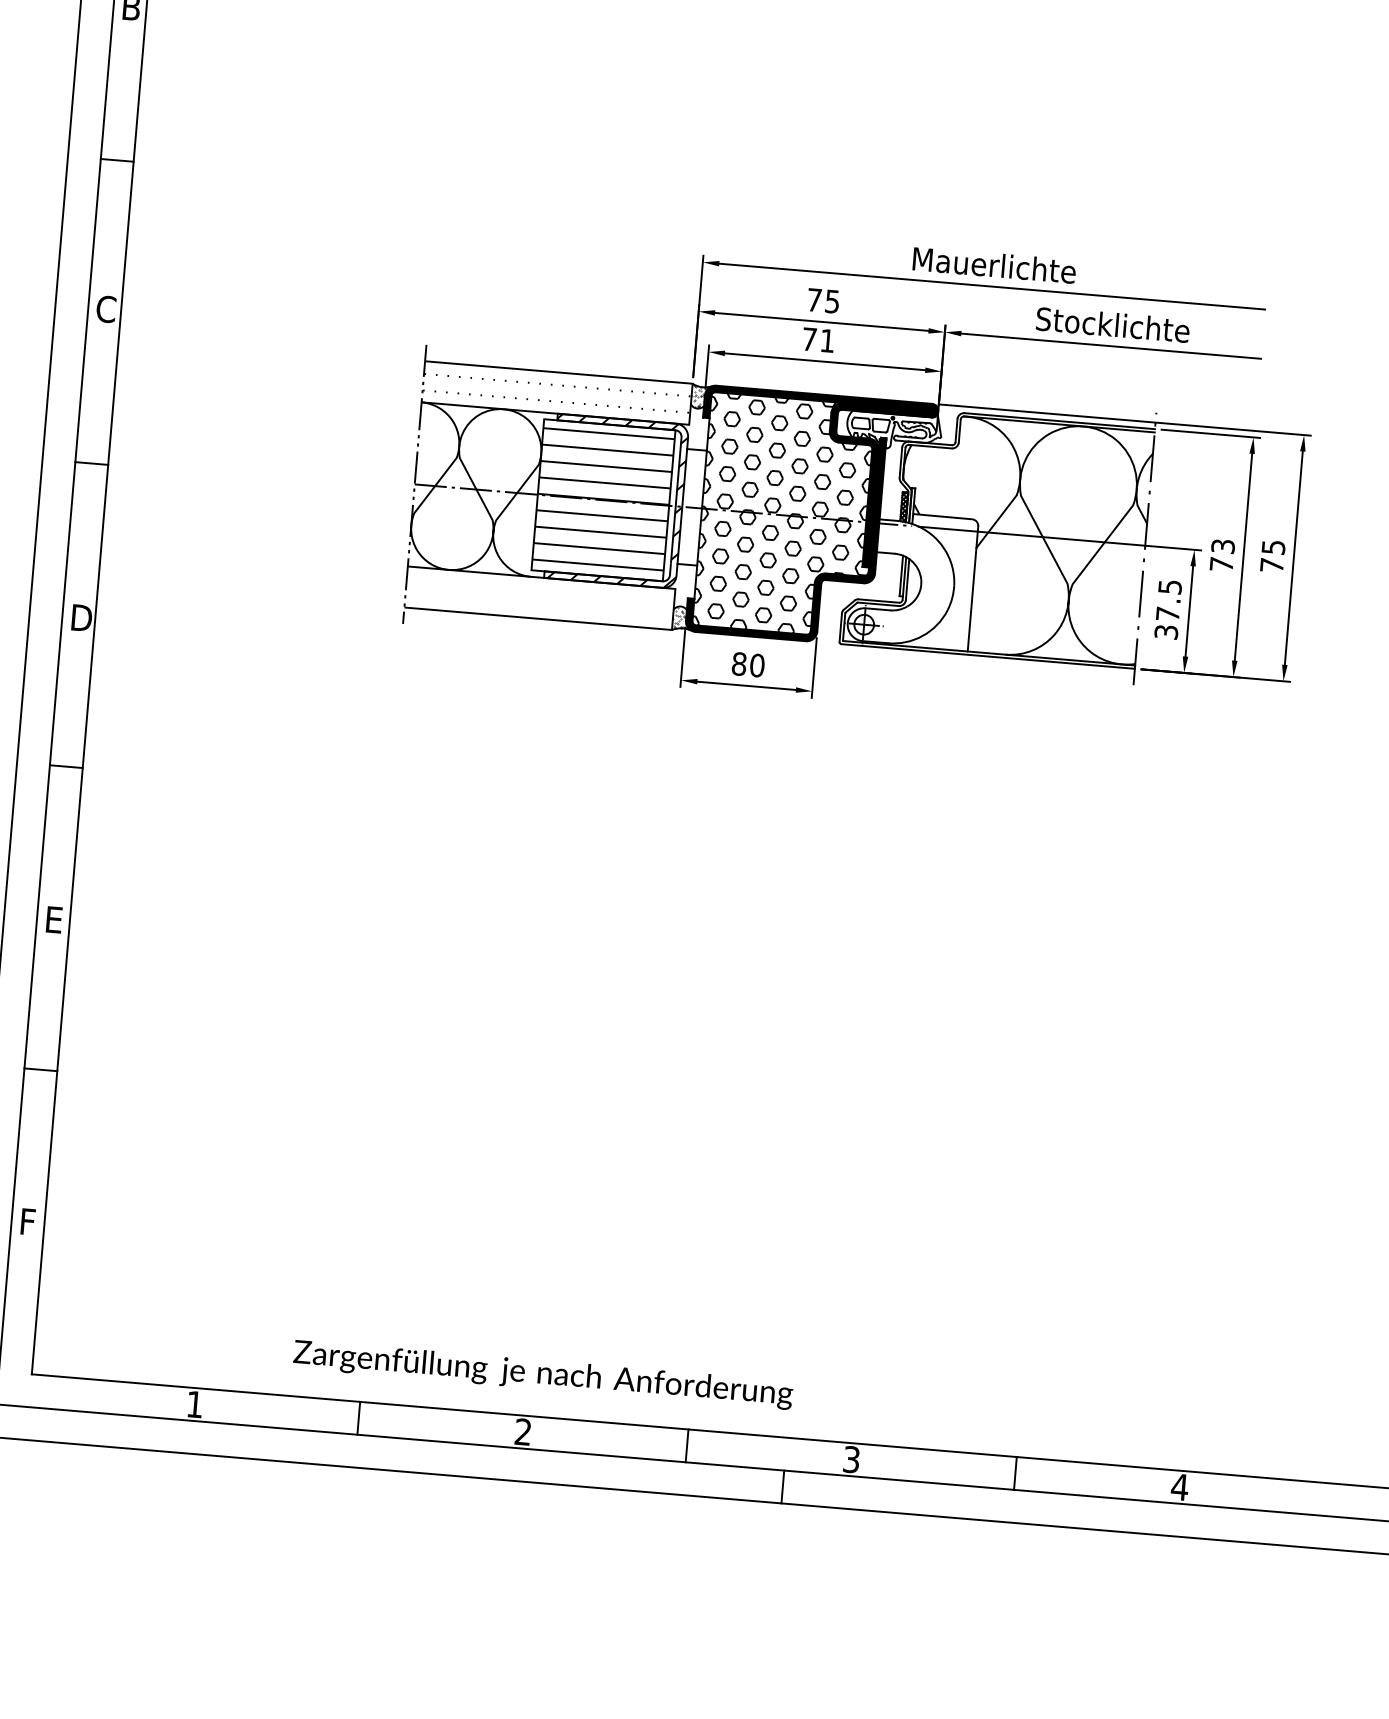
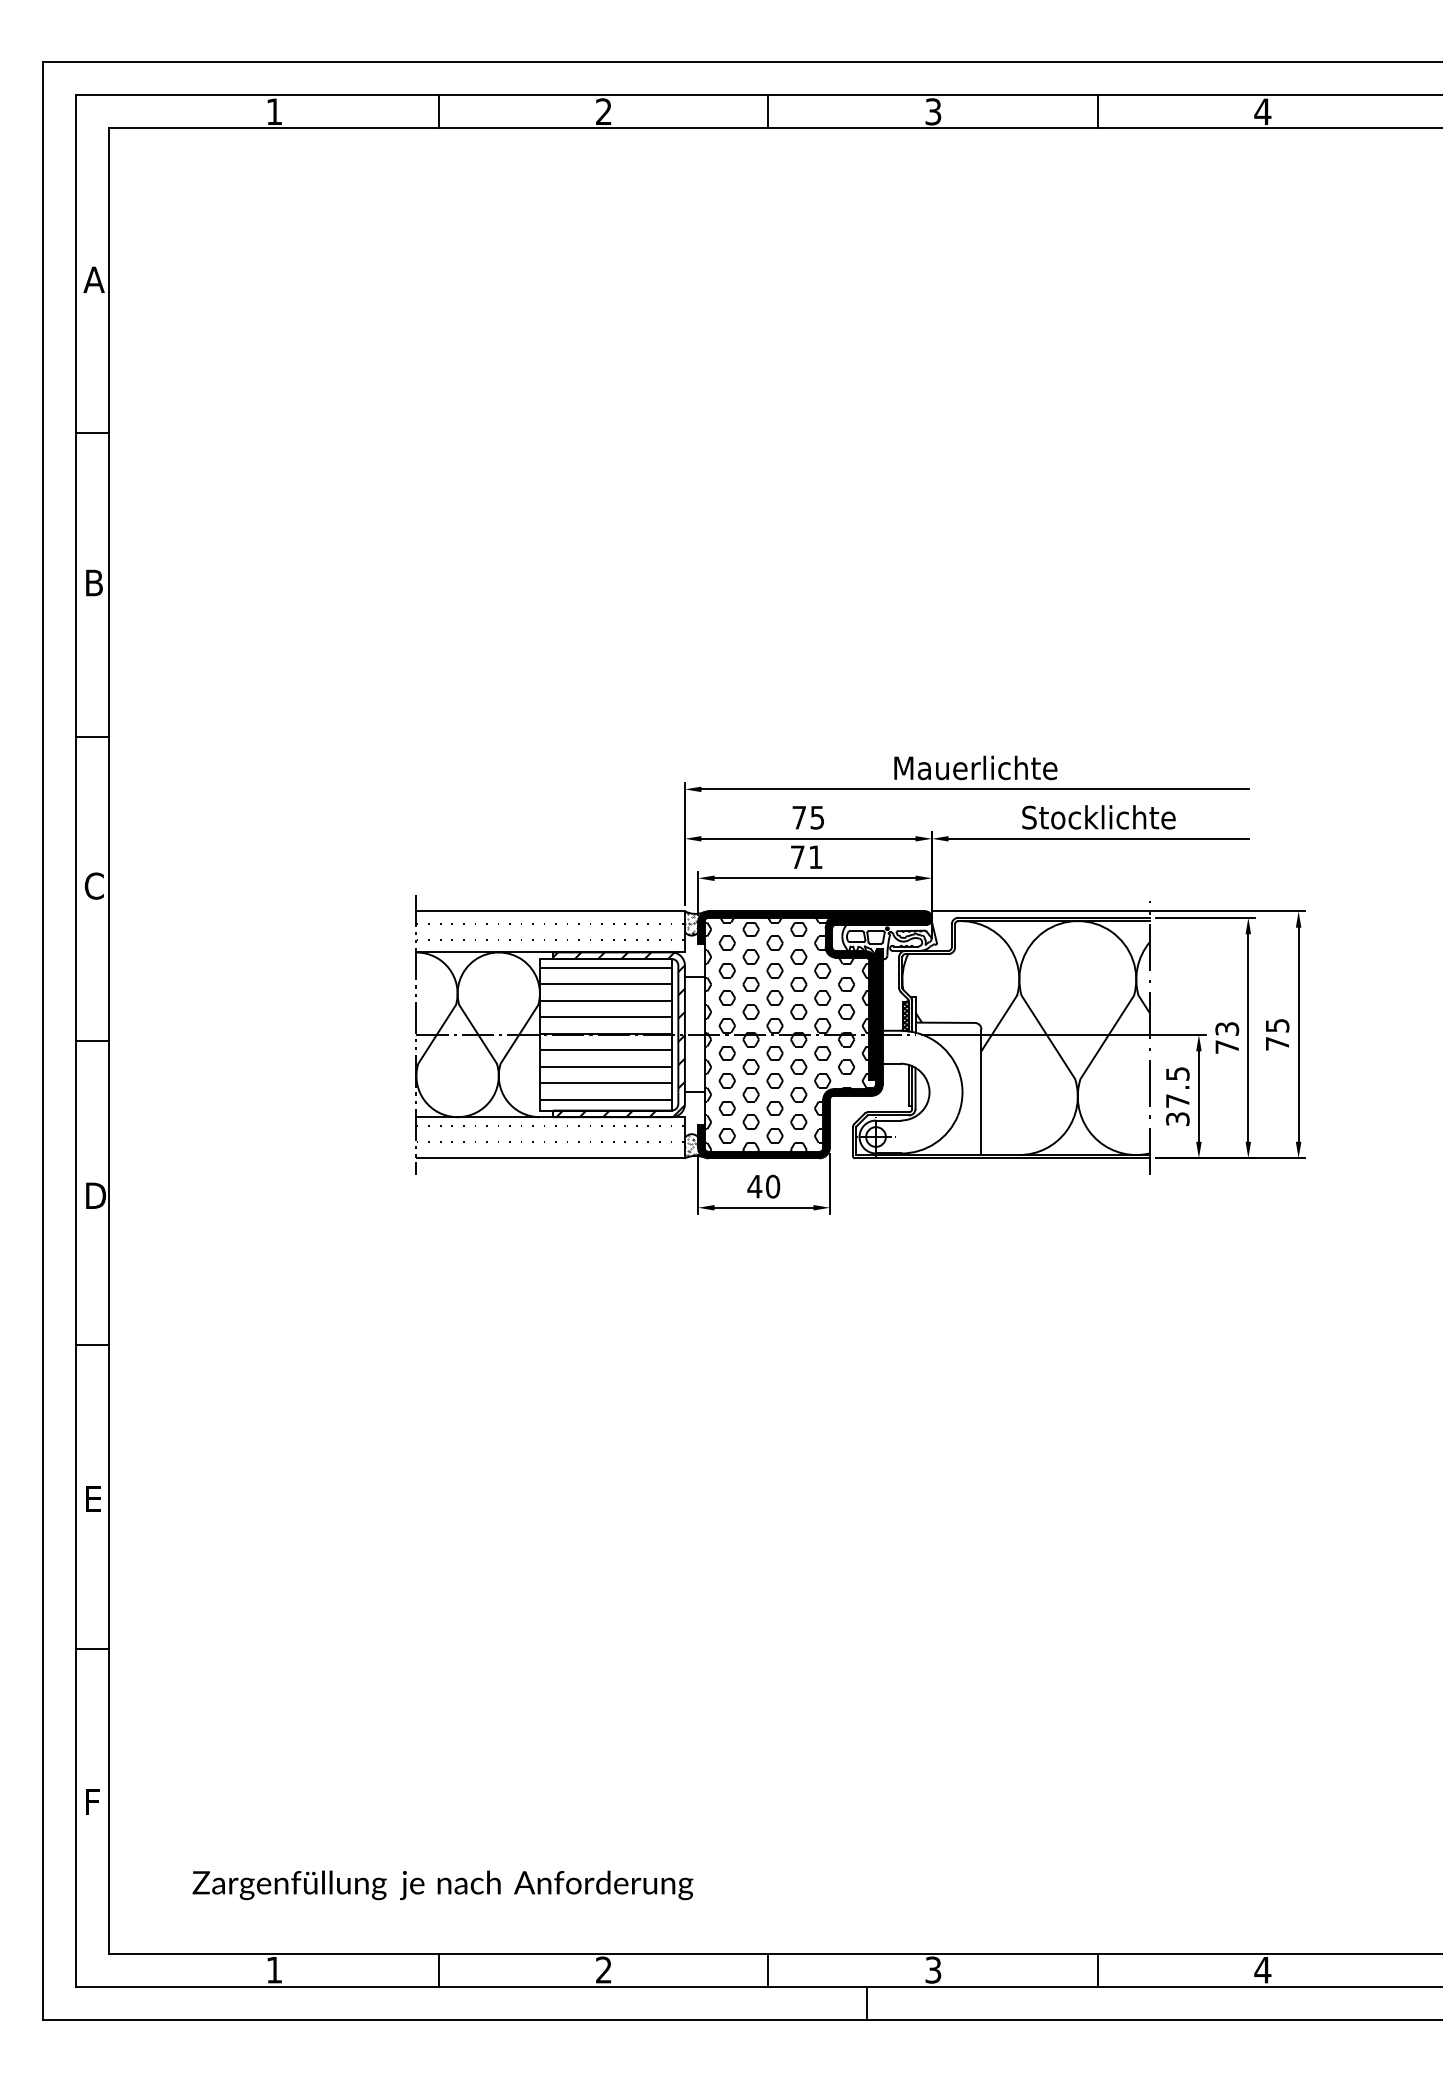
hatch: (539, 593) -> (549, 1133), added
text: (738, 663) -> (754, 1186), 80 -> 40
text: (542, 1374) -> (442, 1885), moved

